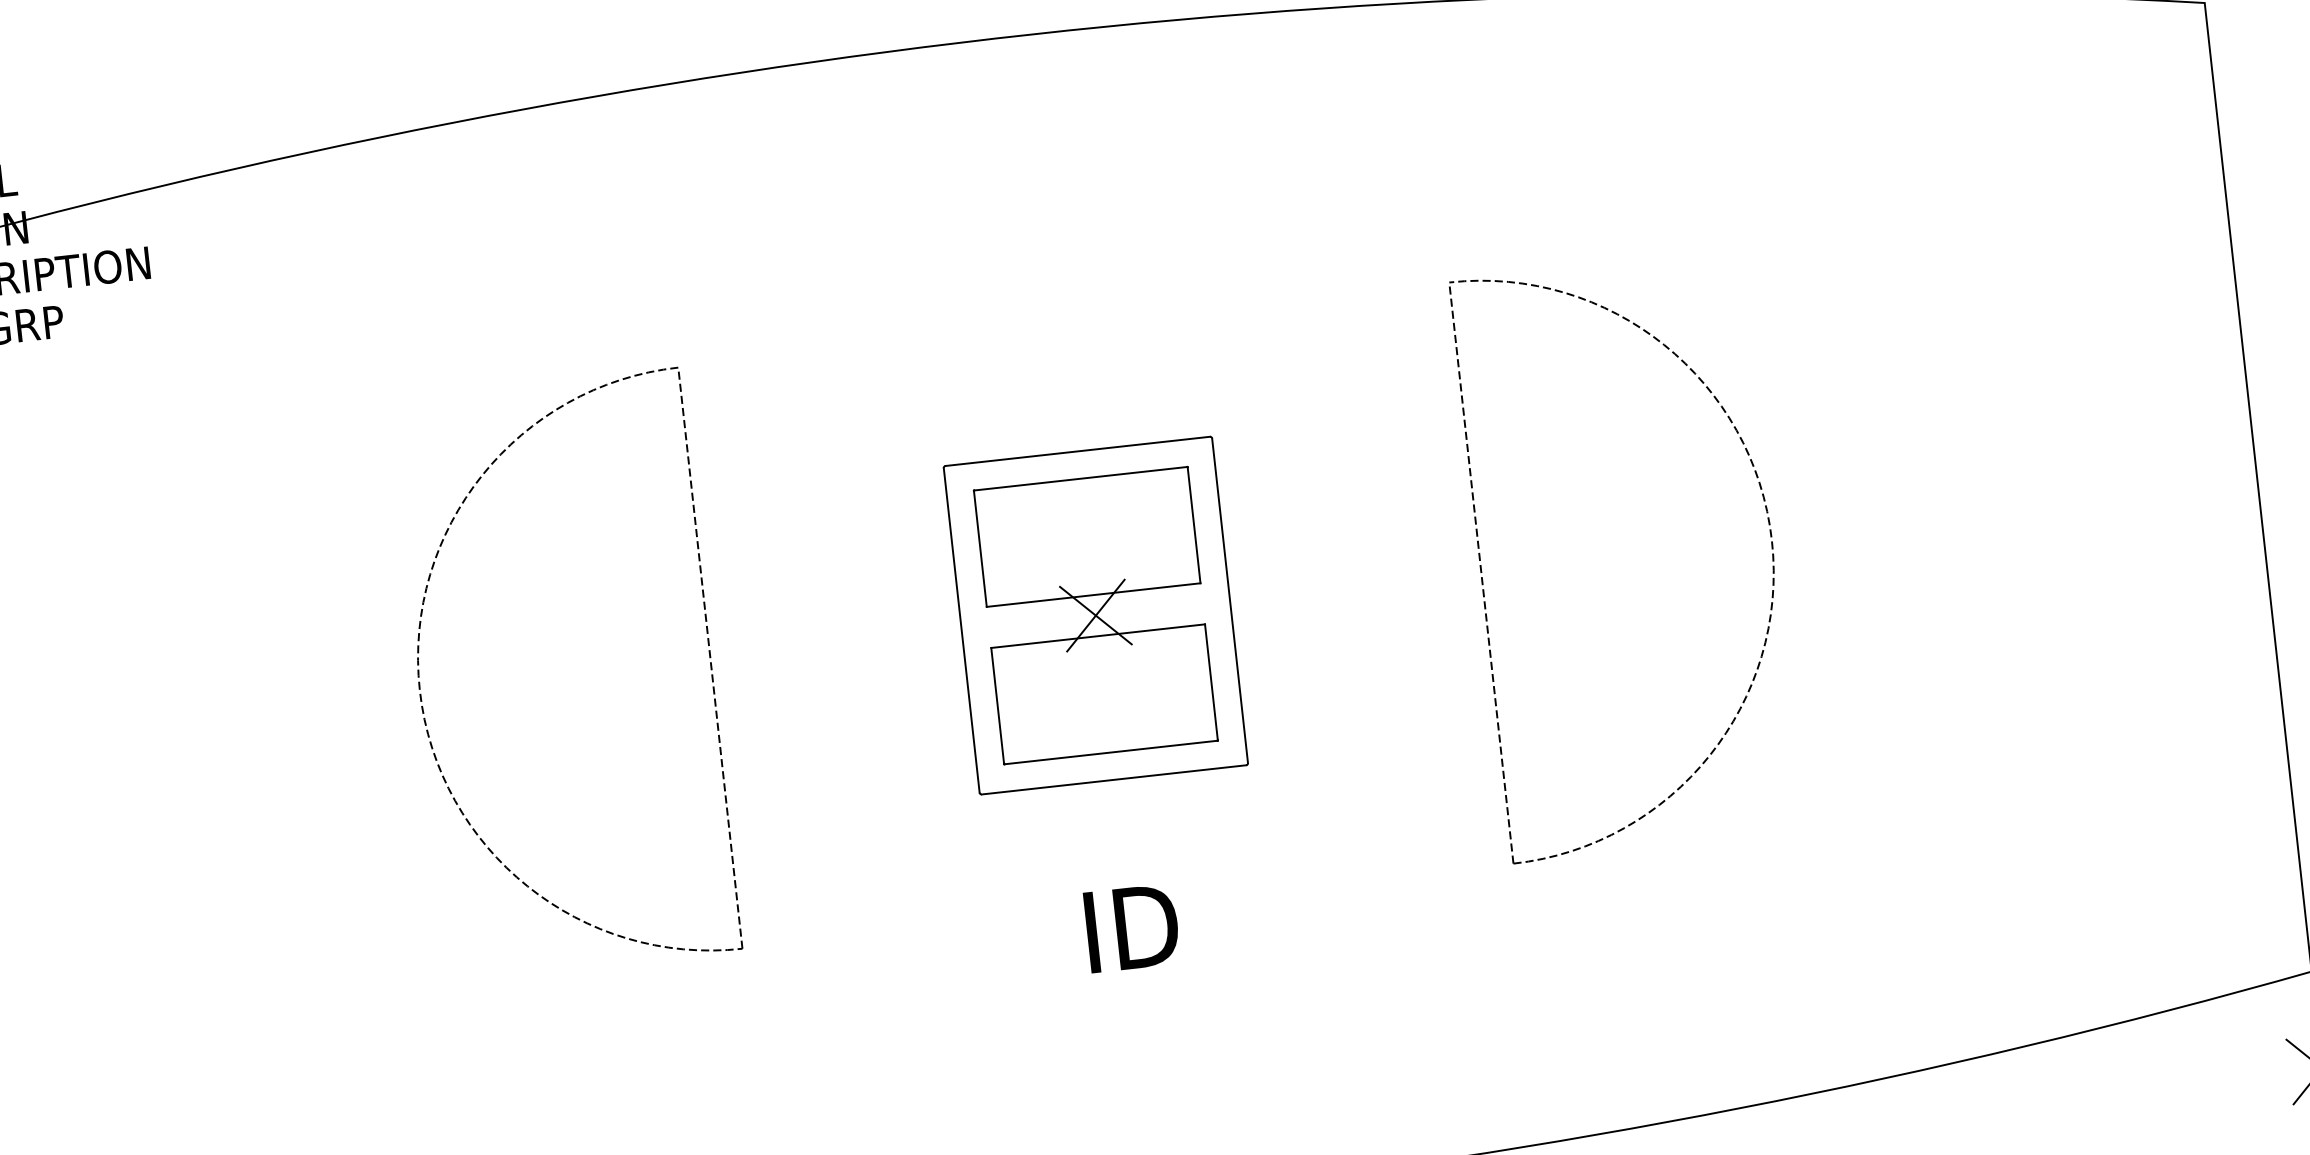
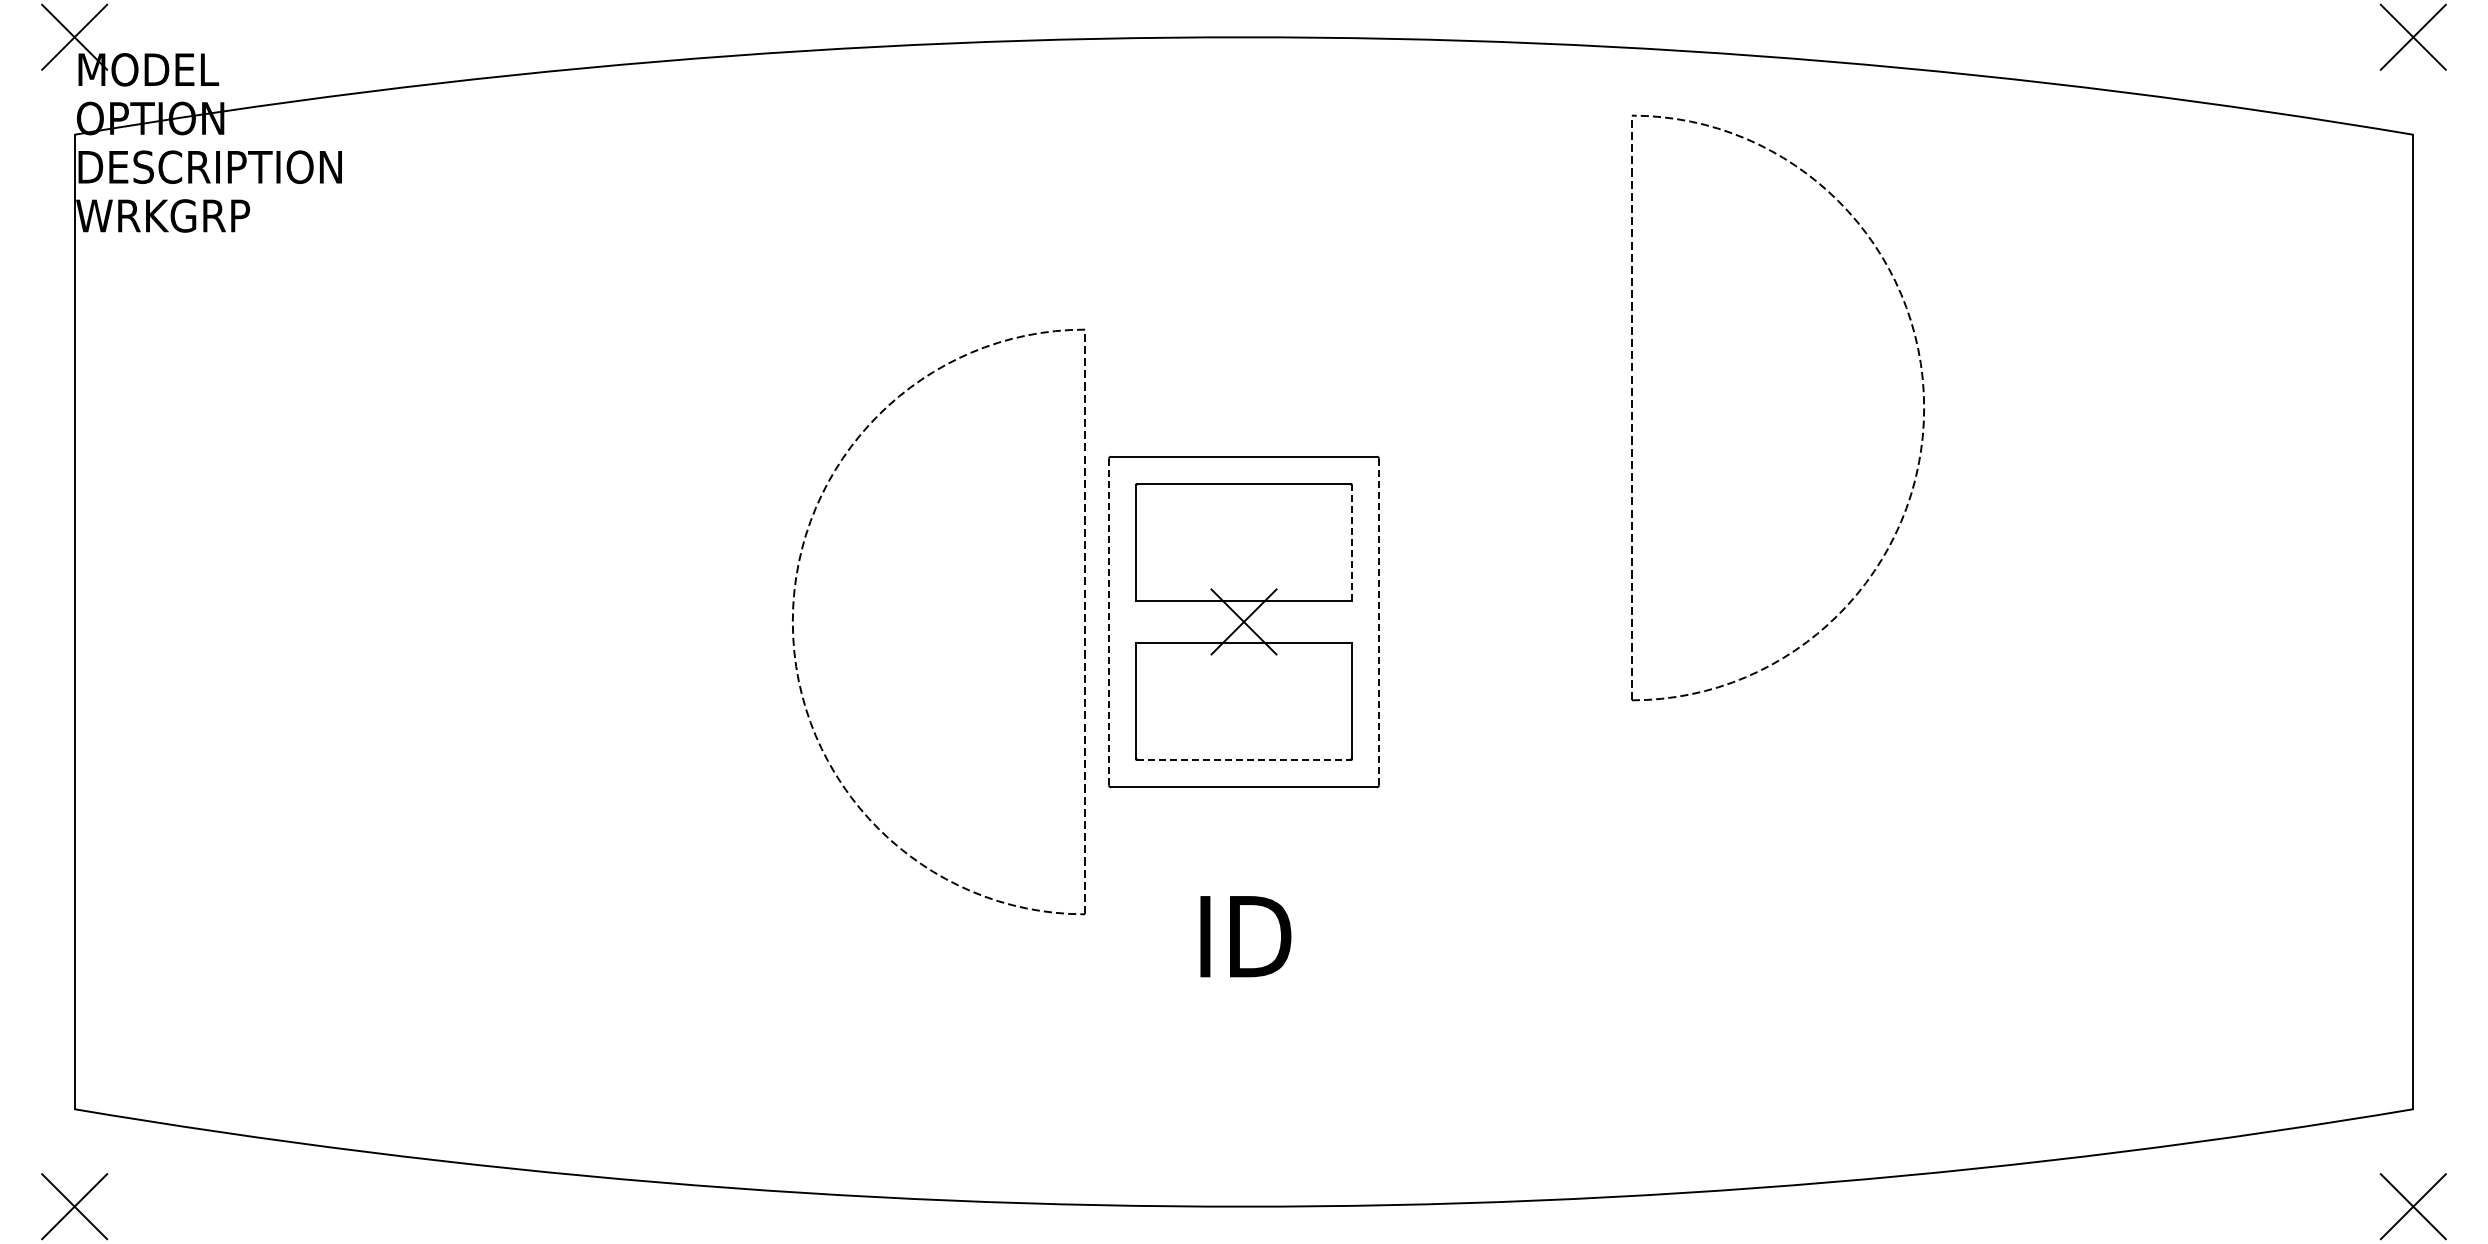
line: (1194, 524) -> (1351, 542), solid -> dashed
part: (1481, 572) -> (1632, 407), moved
line: (1229, 601) -> (1378, 622), solid -> dashed
line: (962, 629) -> (1109, 621), solid -> dashed
part: (420, 676) -> (794, 608), moved
line: (1111, 752) -> (1244, 759), solid -> dashed

